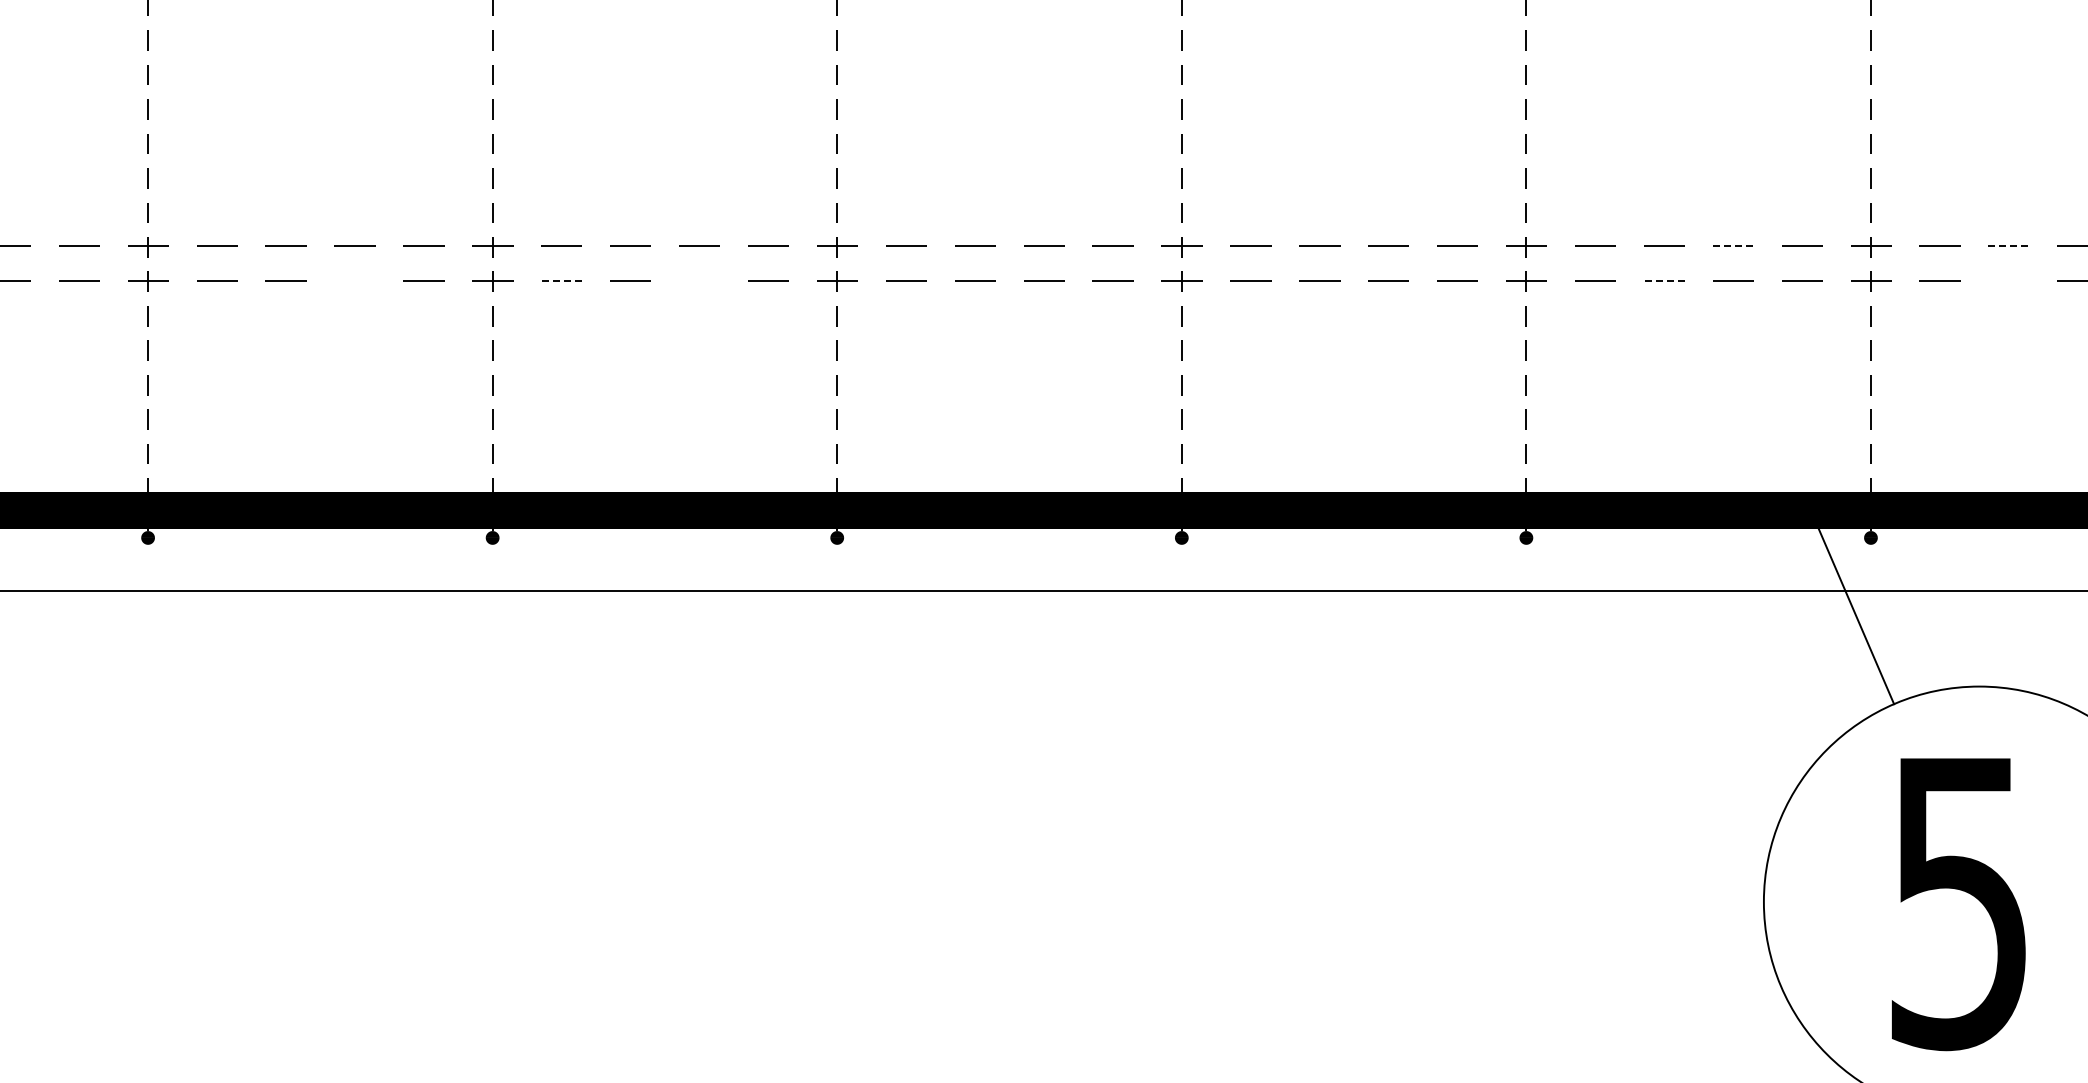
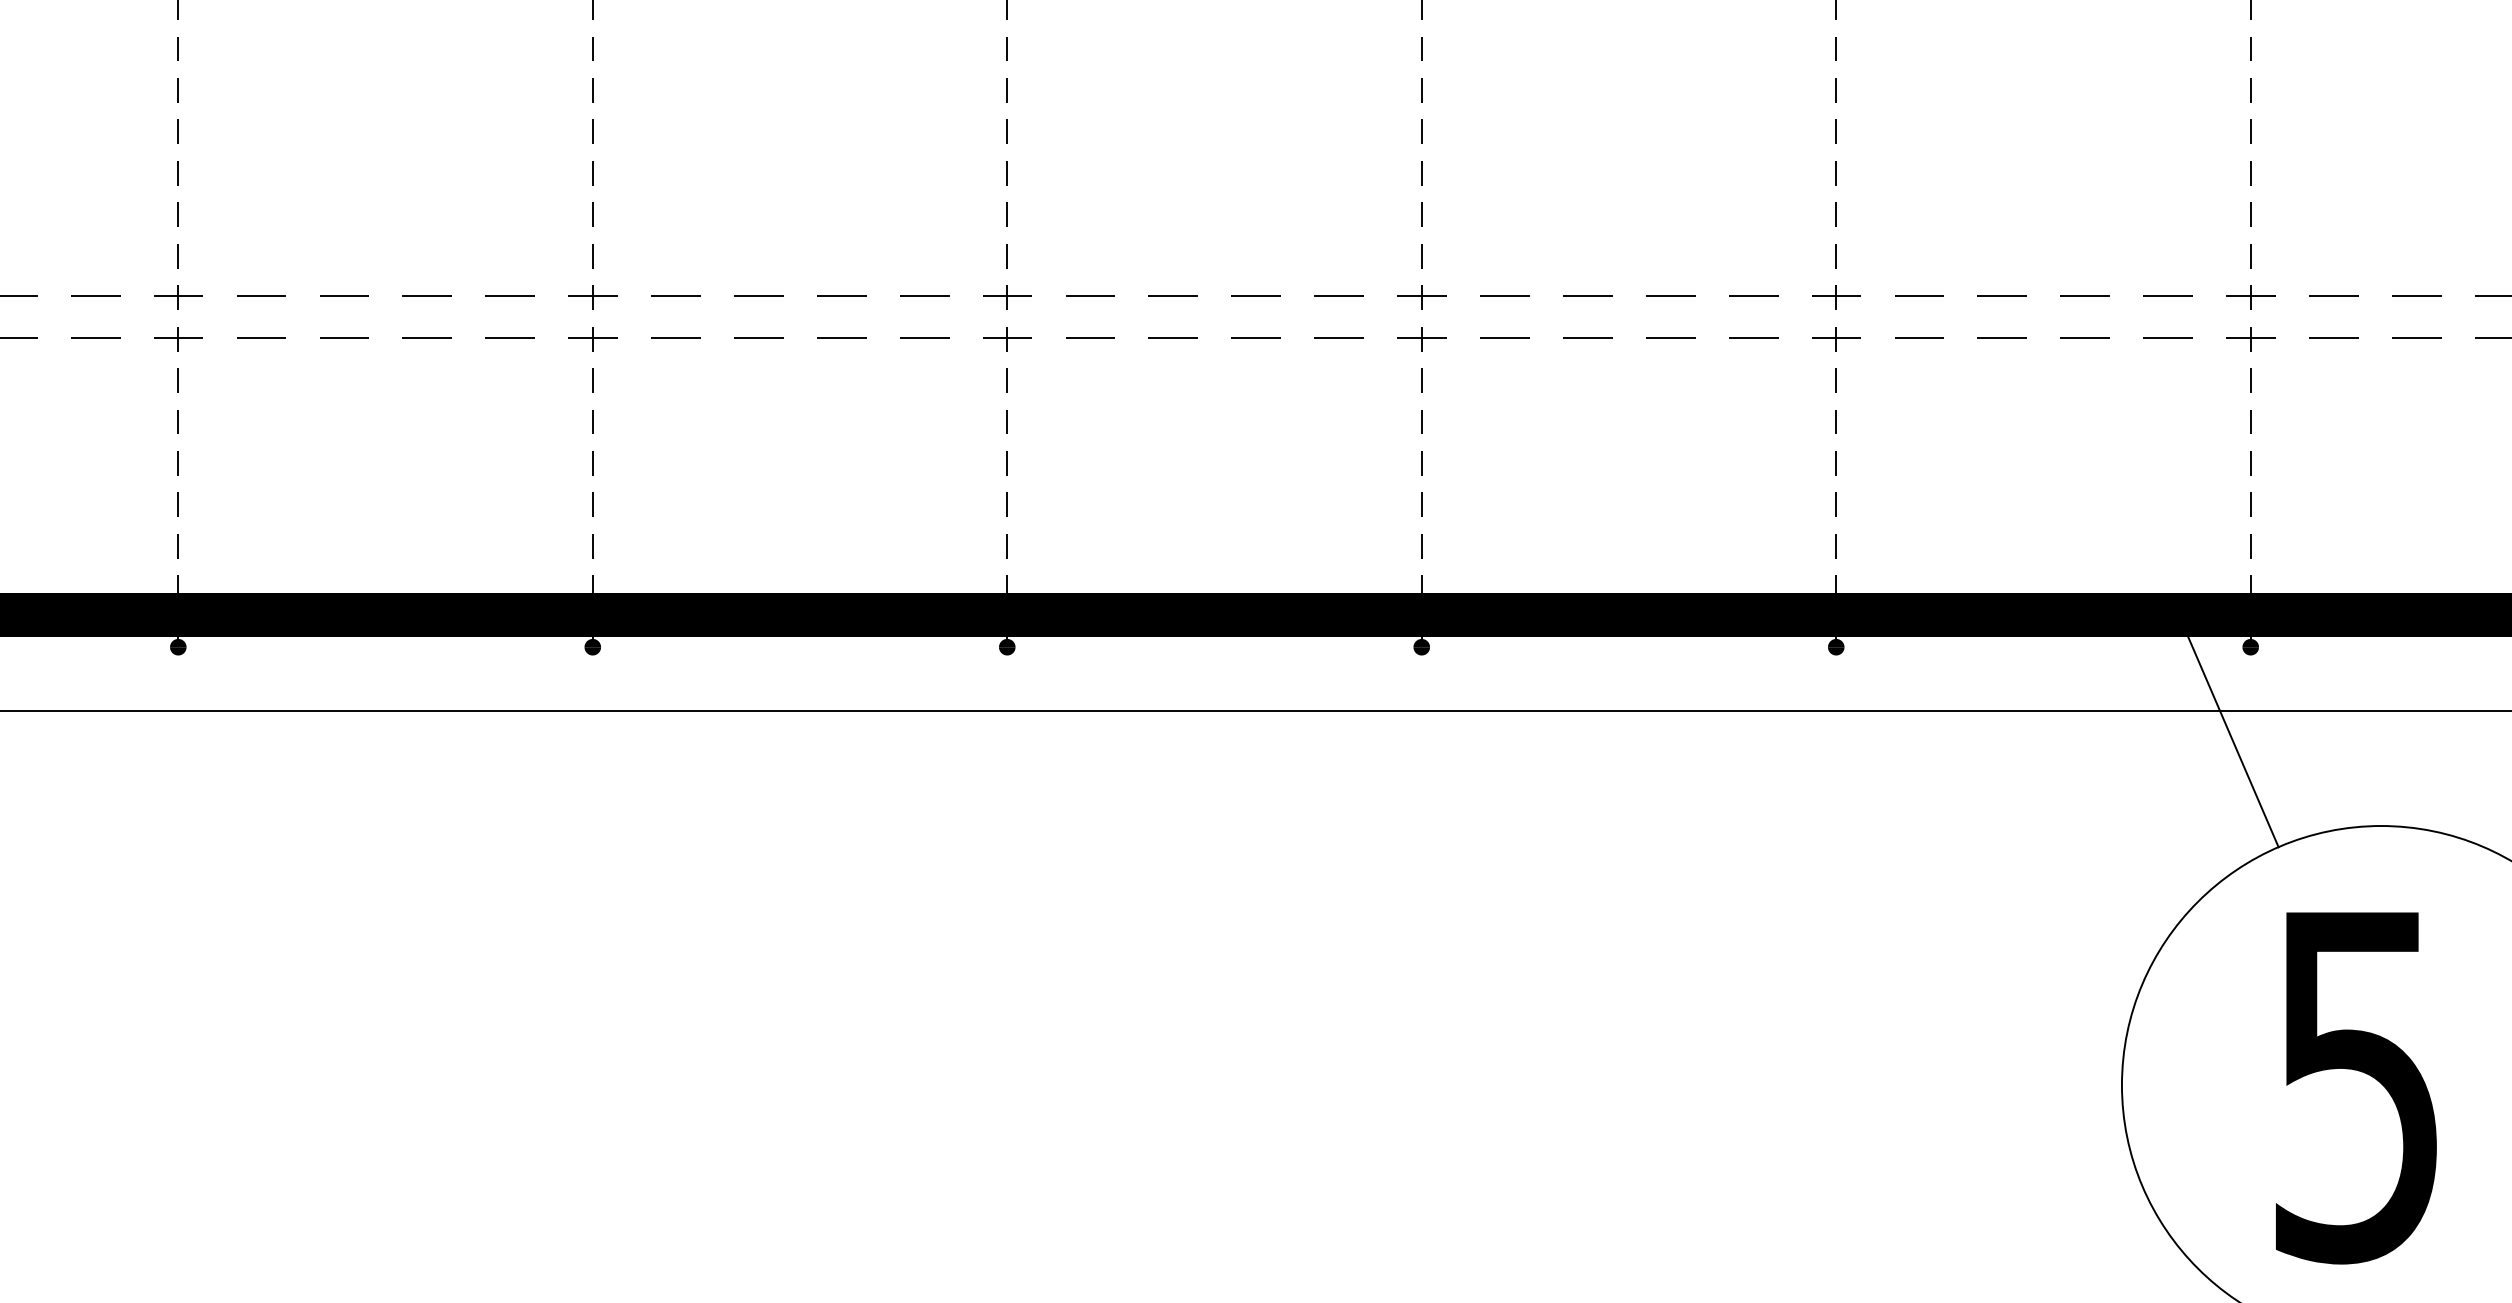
line: (1733, 246) -> (2085, 296), dashed -> solid
line: (2009, 246) -> (2417, 296), dashed -> solid
line: (354, 280) -> (426, 337), added
line: (561, 280) -> (675, 337), dashed -> solid
line: (699, 280) -> (841, 337), added
line: (1664, 280) -> (2002, 337), dashed -> solid
line: (2008, 280) -> (2416, 337), added

